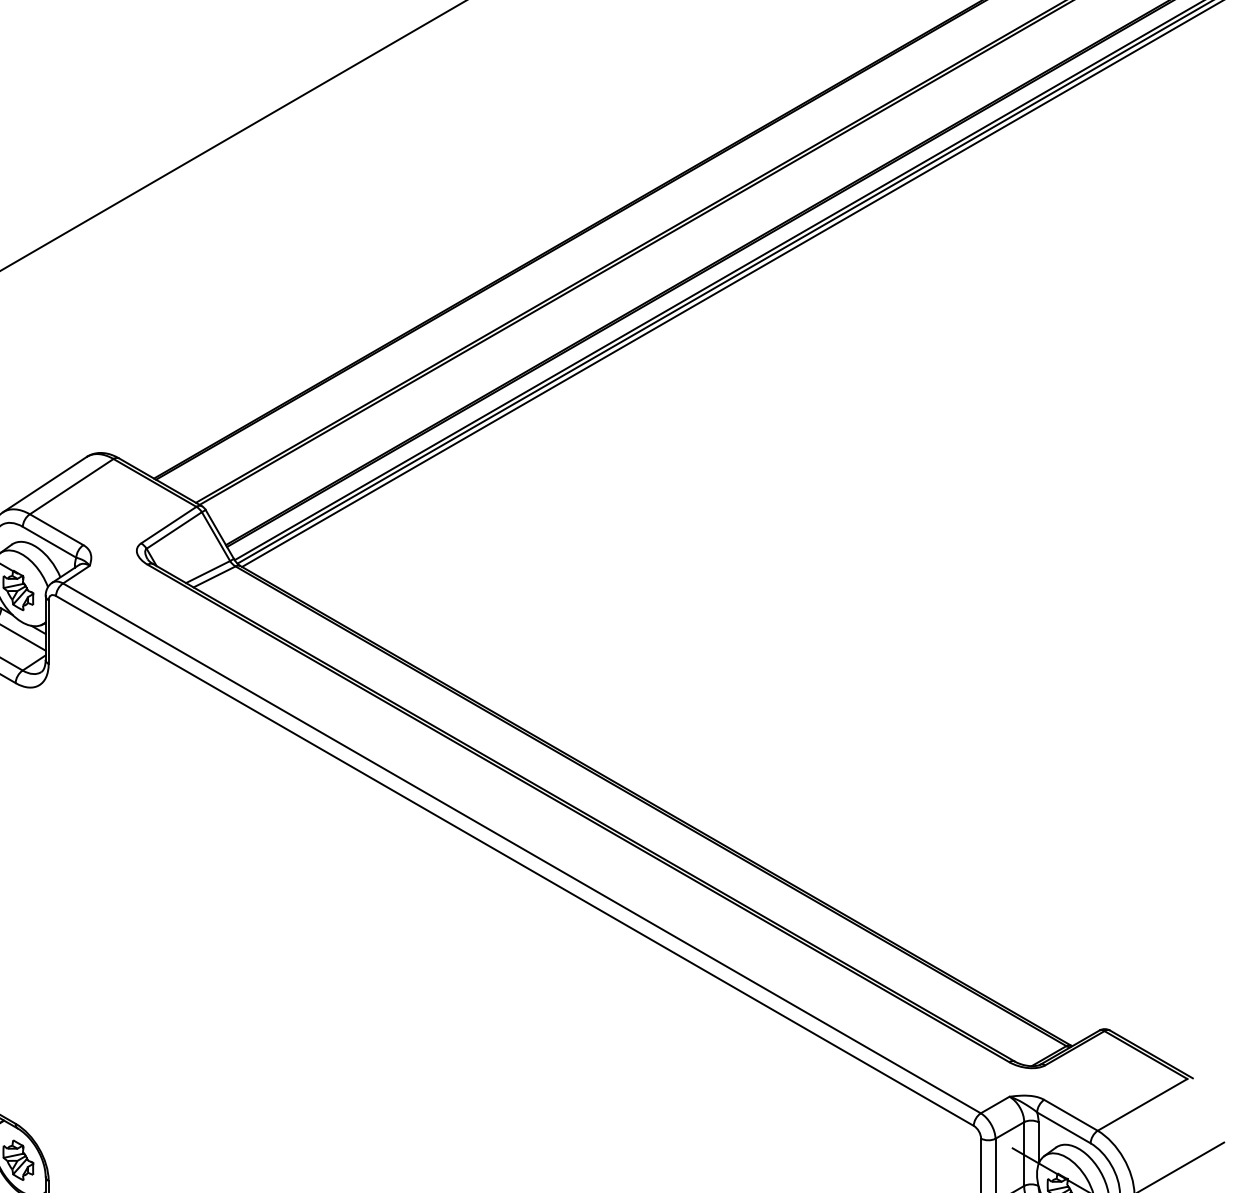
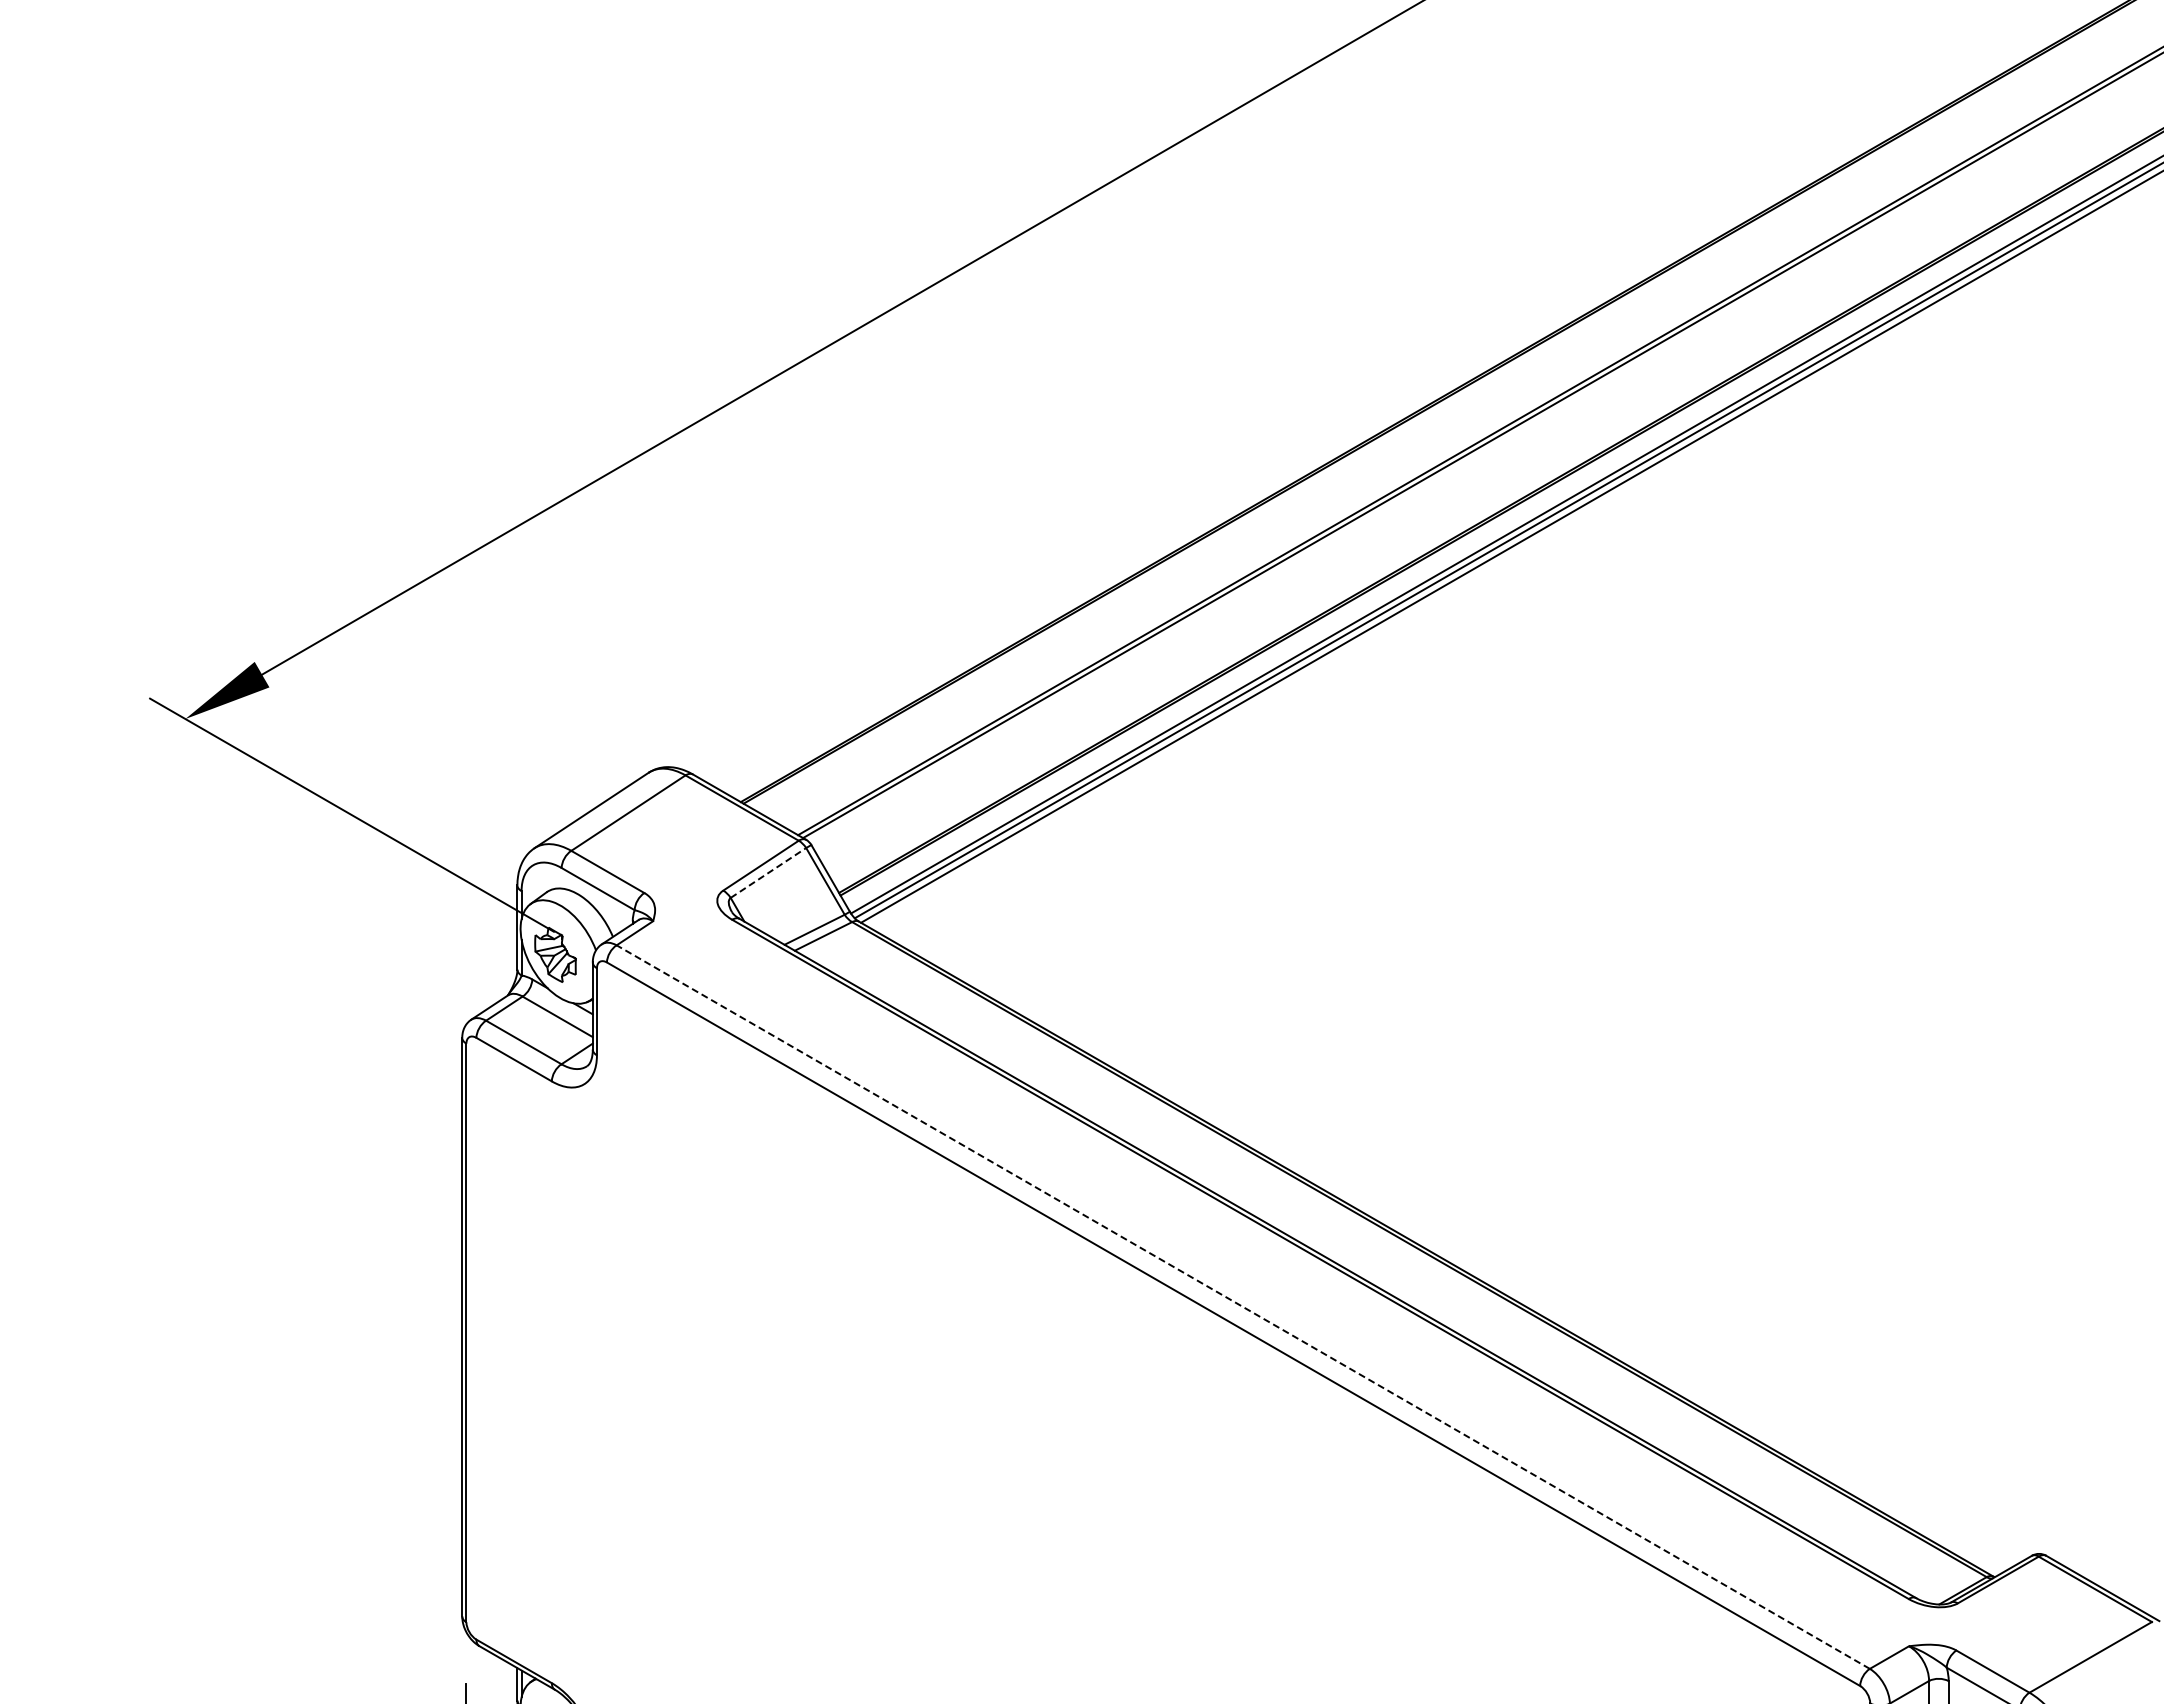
line: (174, 530) -> (768, 872), solid -> dashed
line: (522, 848) -> (1243, 1307), solid -> dashed

